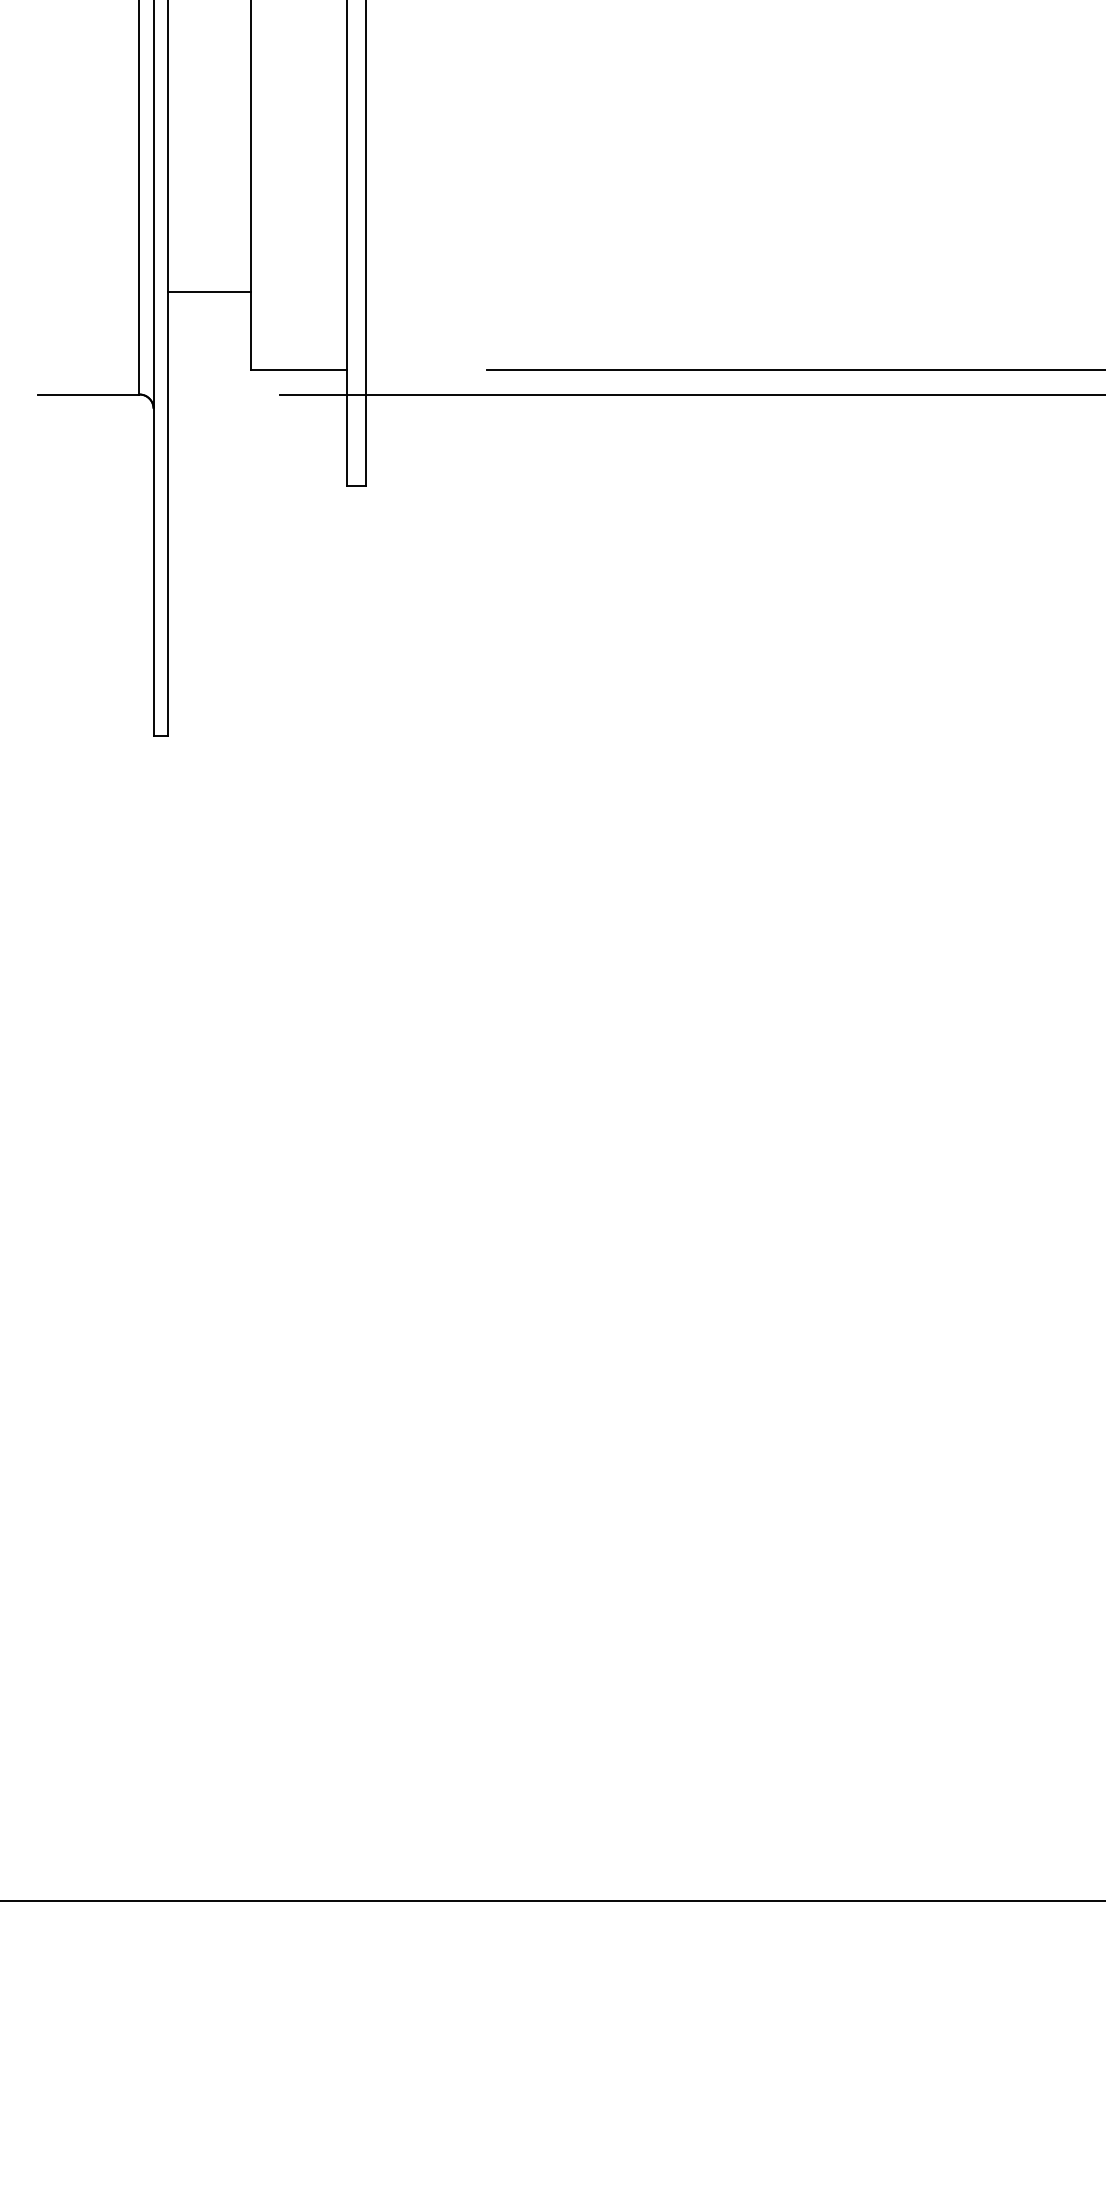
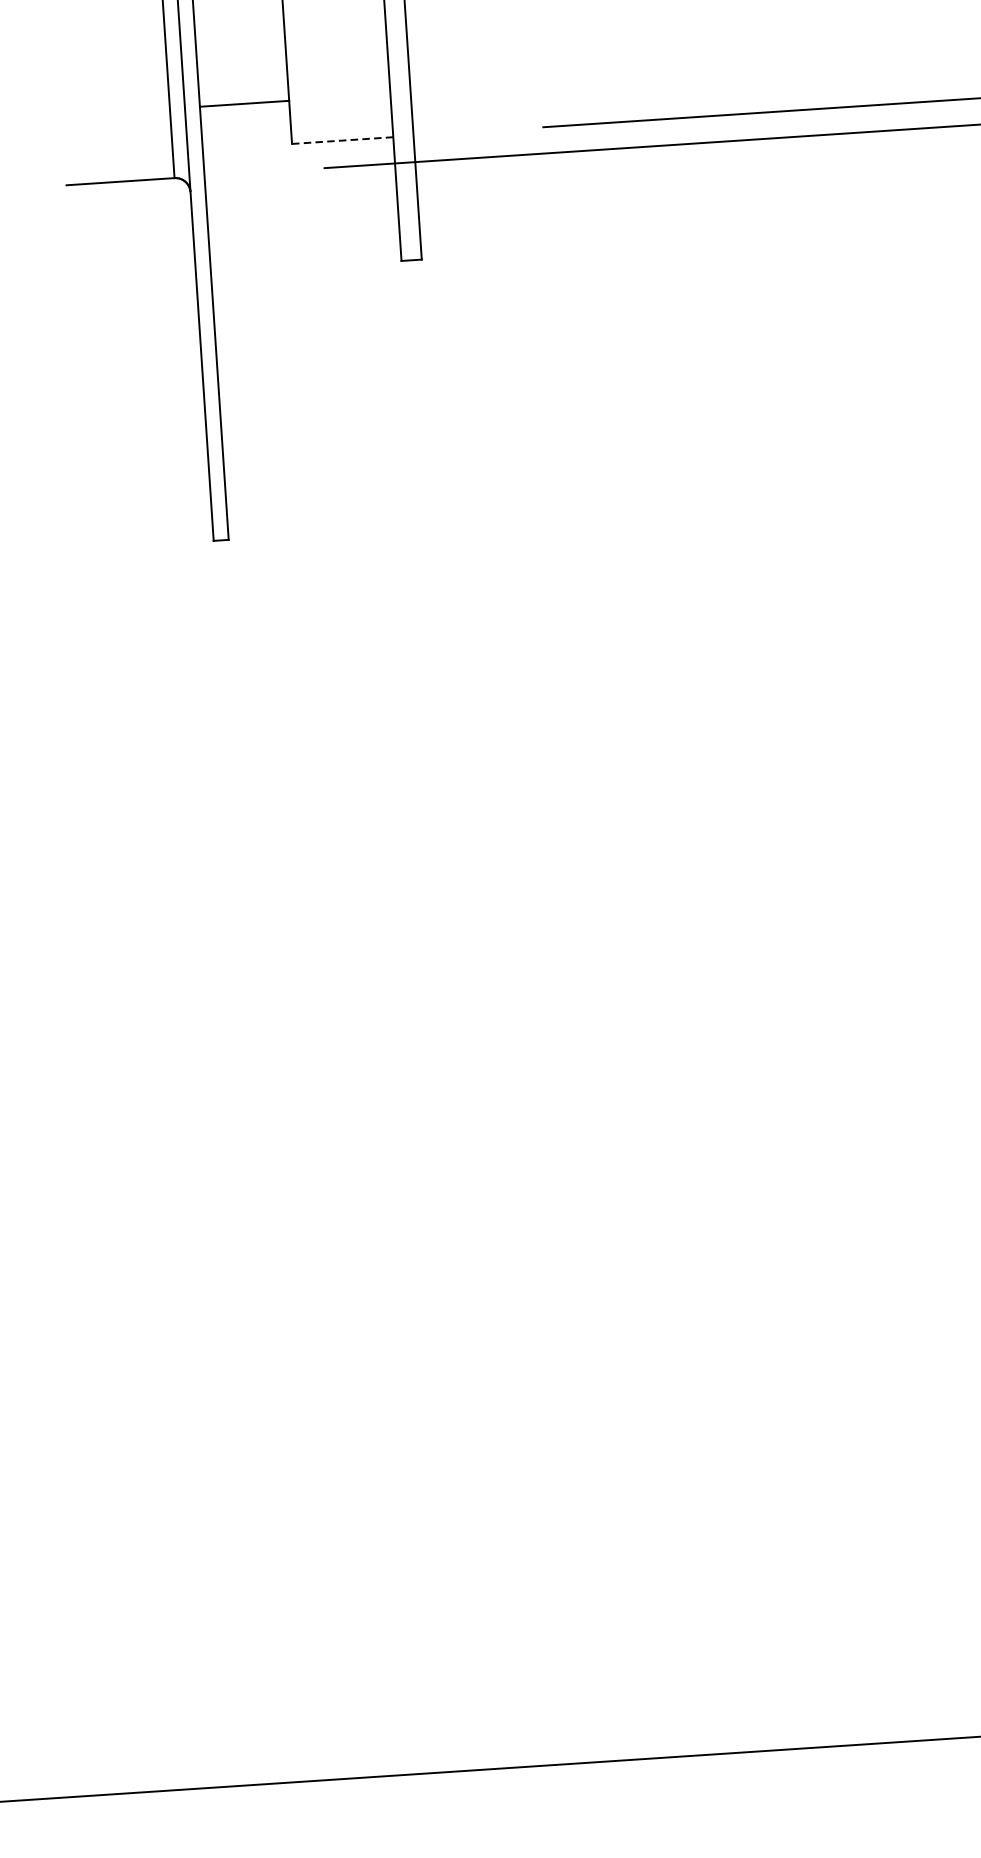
line: (209, 292) -> (244, 103), moved
line: (298, 369) -> (342, 140), solid -> dashed

